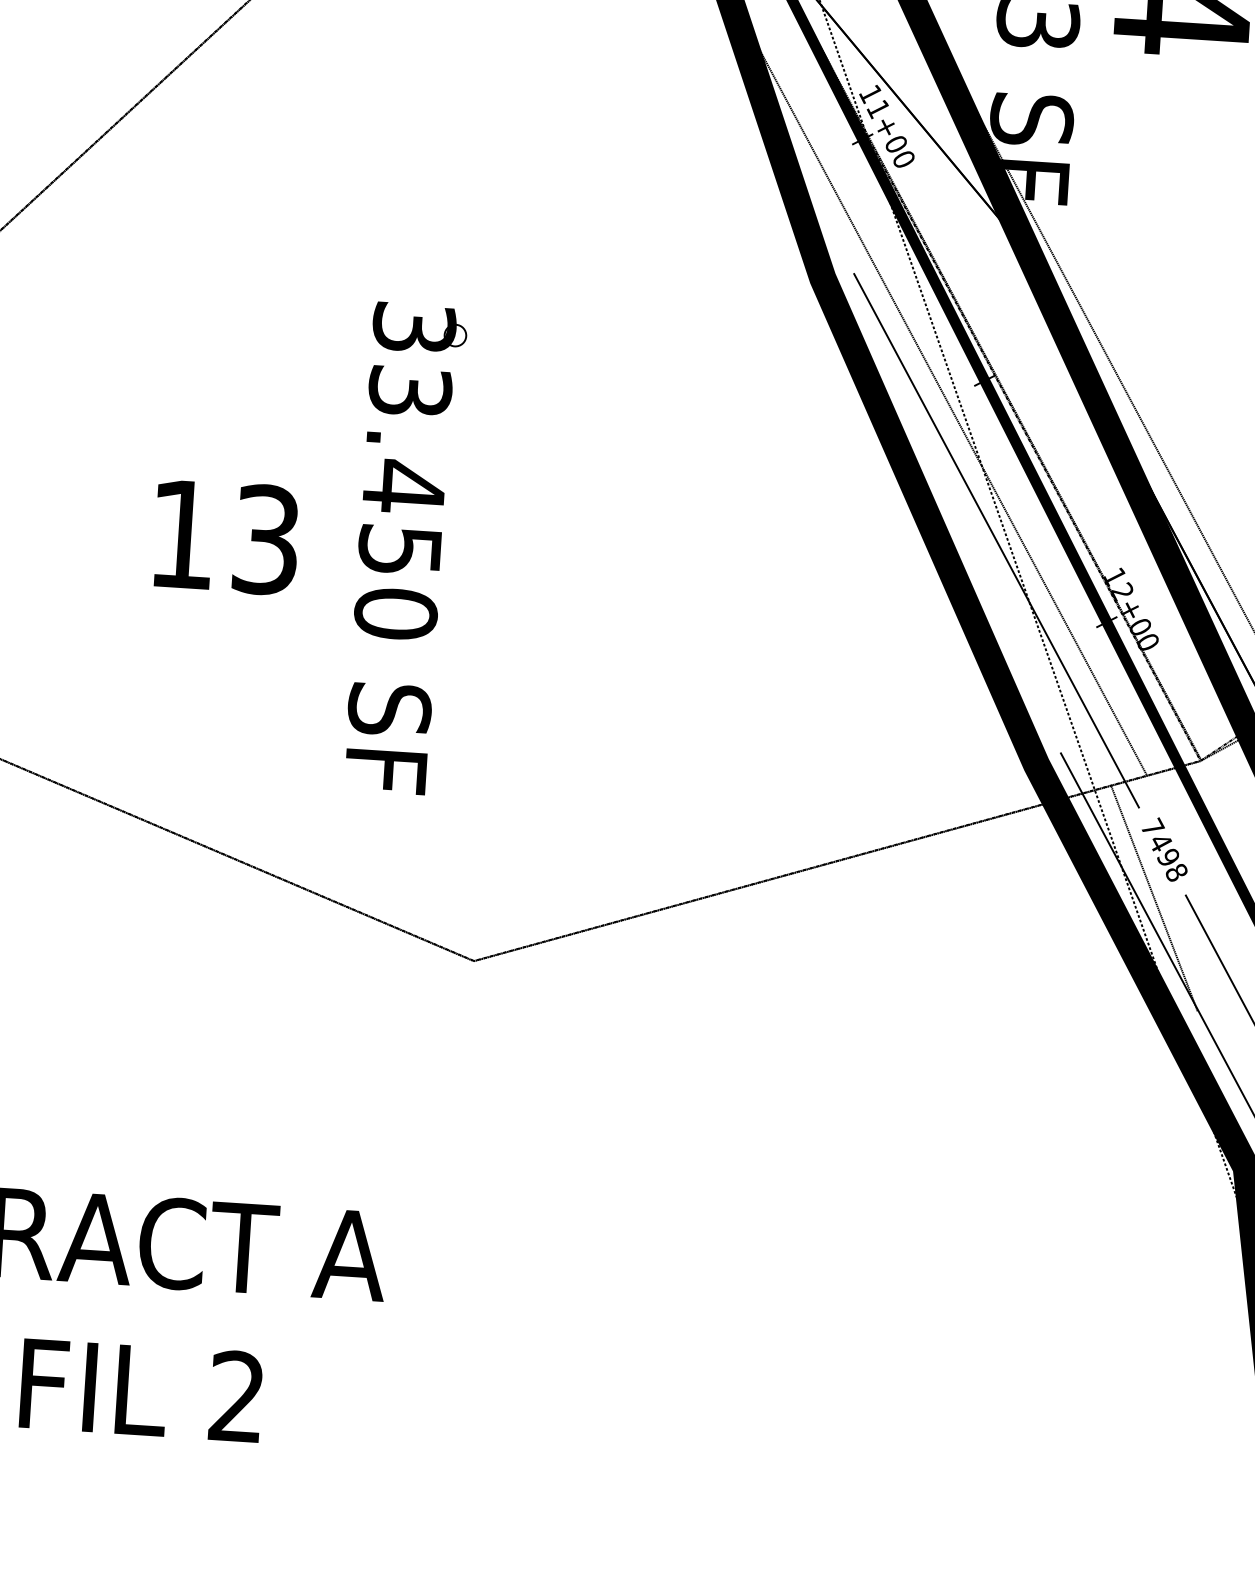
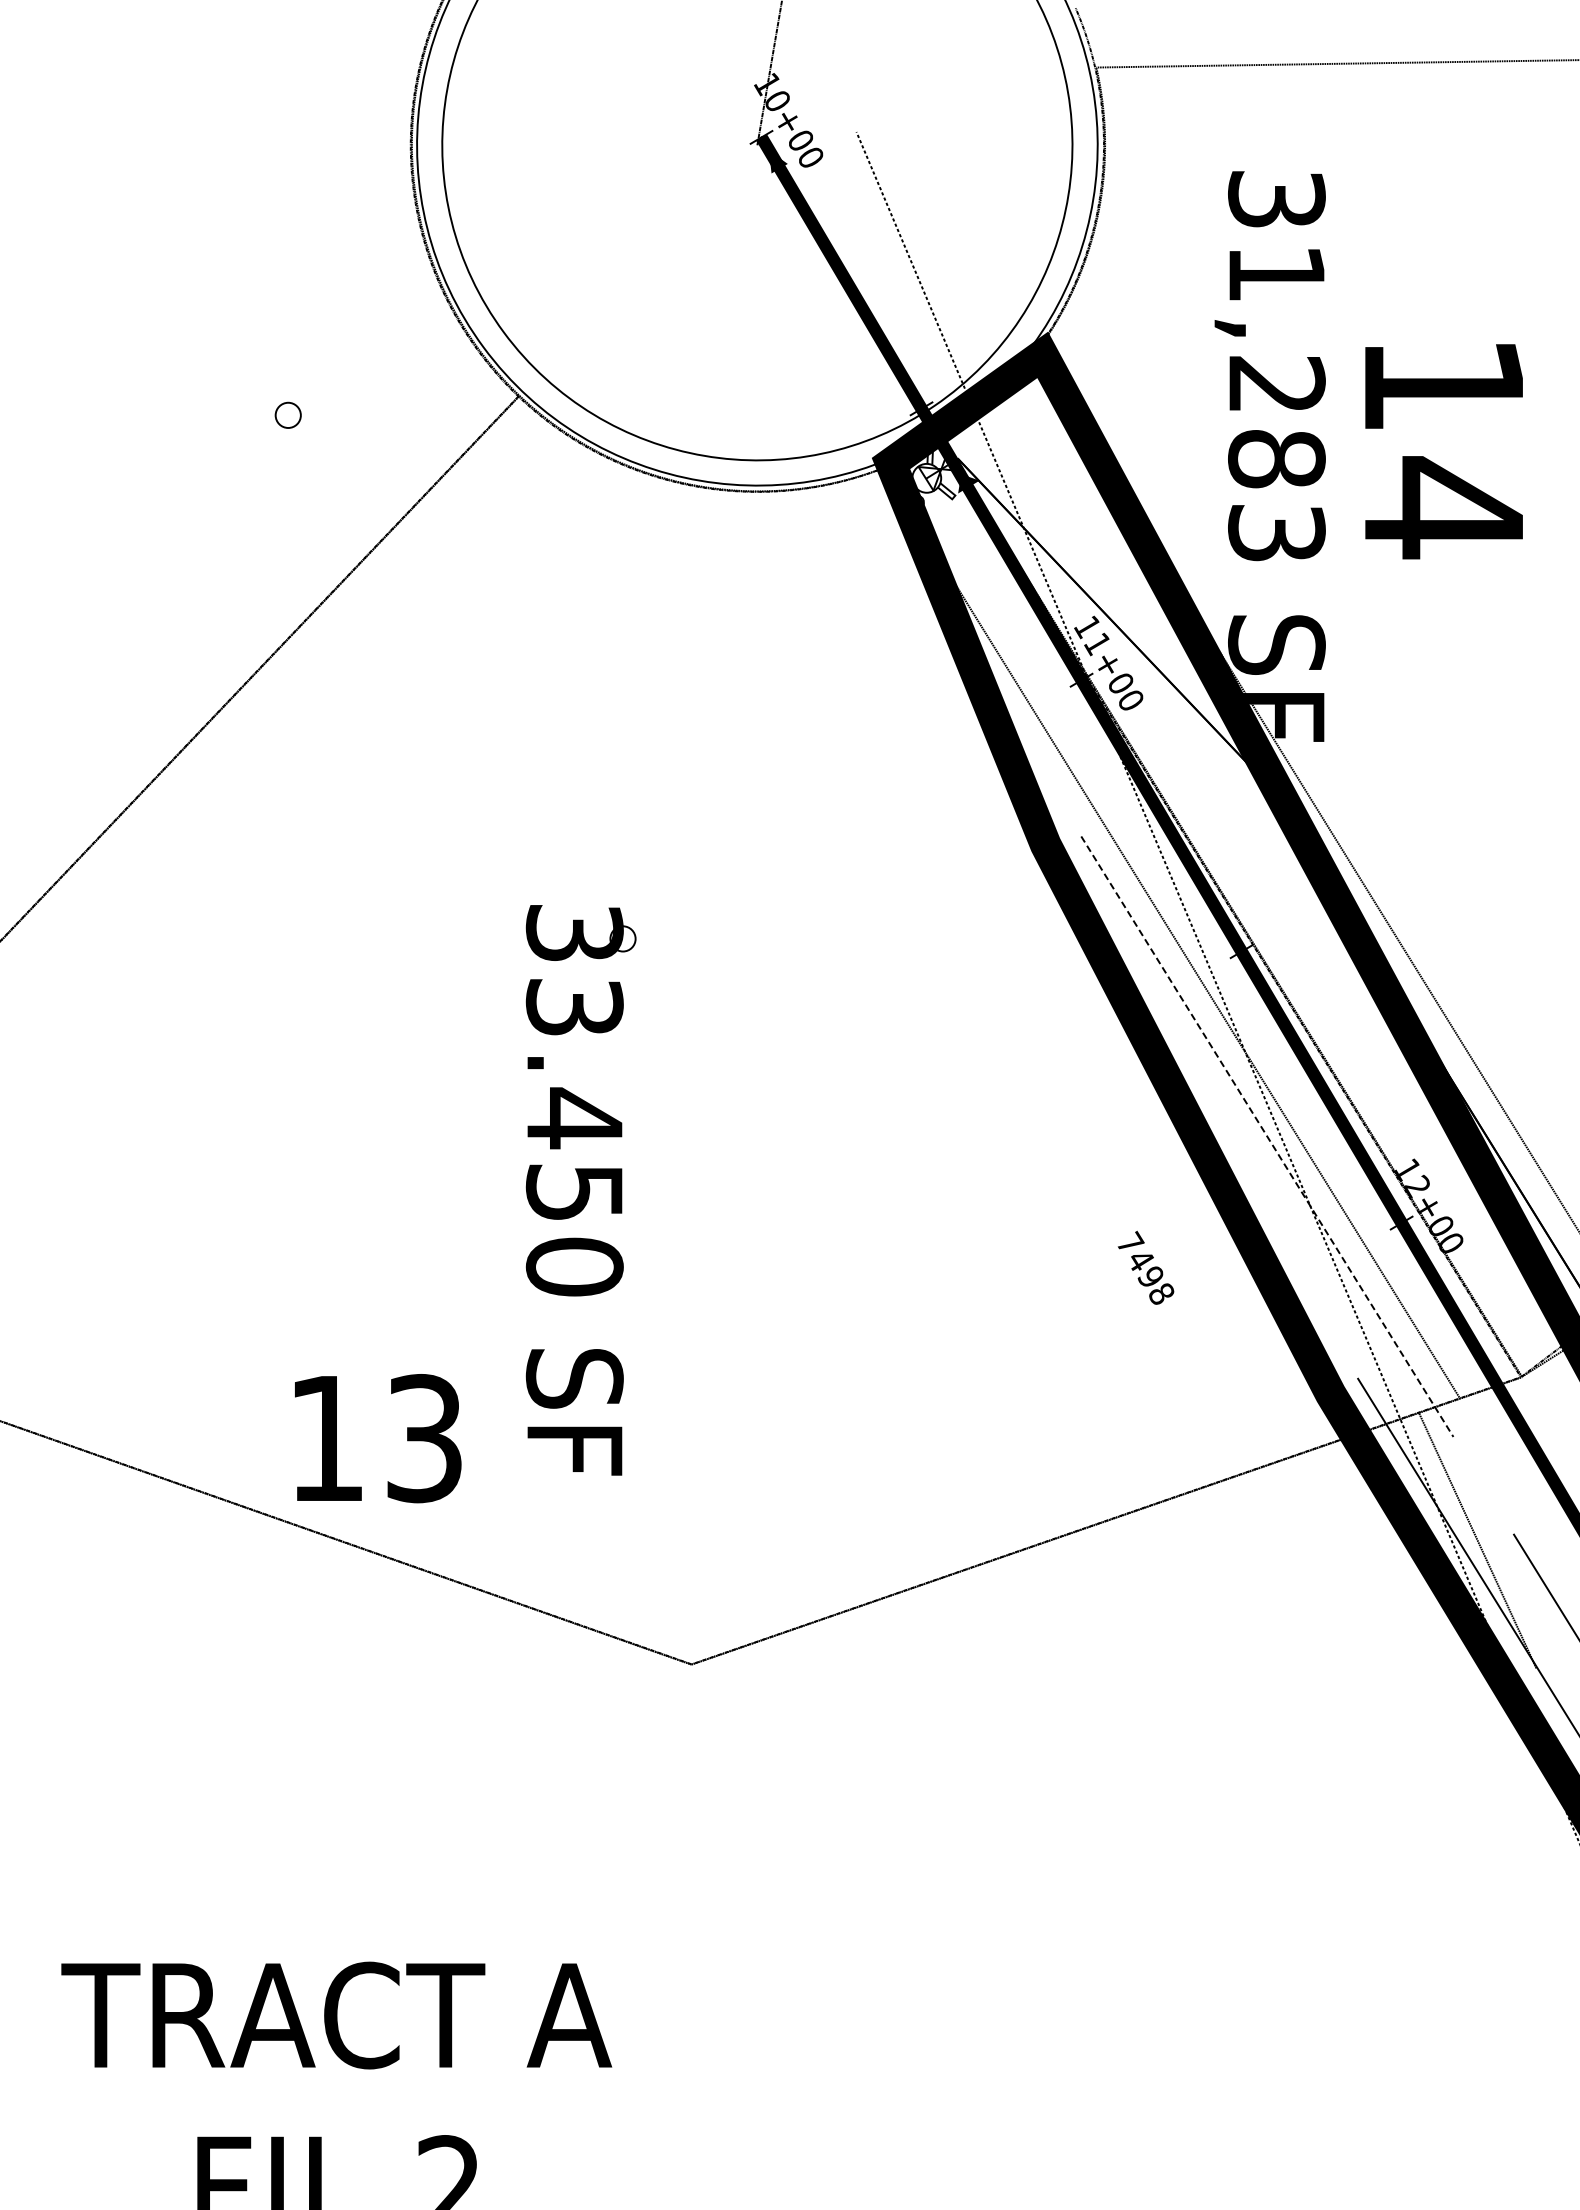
text: (226, 537) -> (378, 1438), moved
line: (996, 541) -> (1267, 1137), solid -> dashed
text: (1164, 849) -> (1145, 1267), moved

